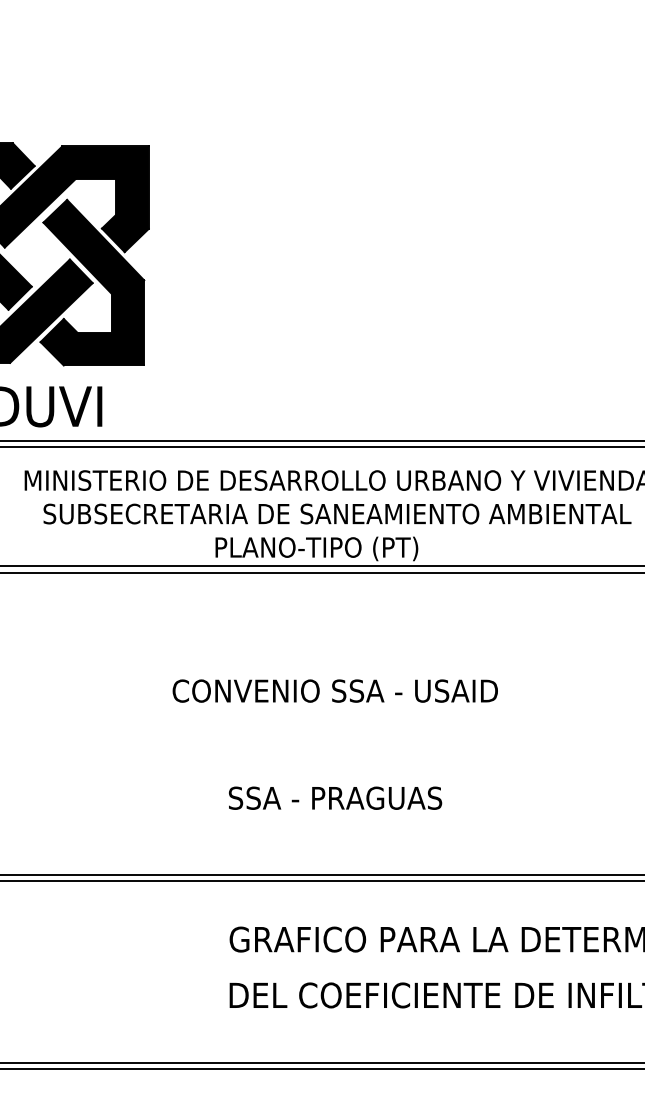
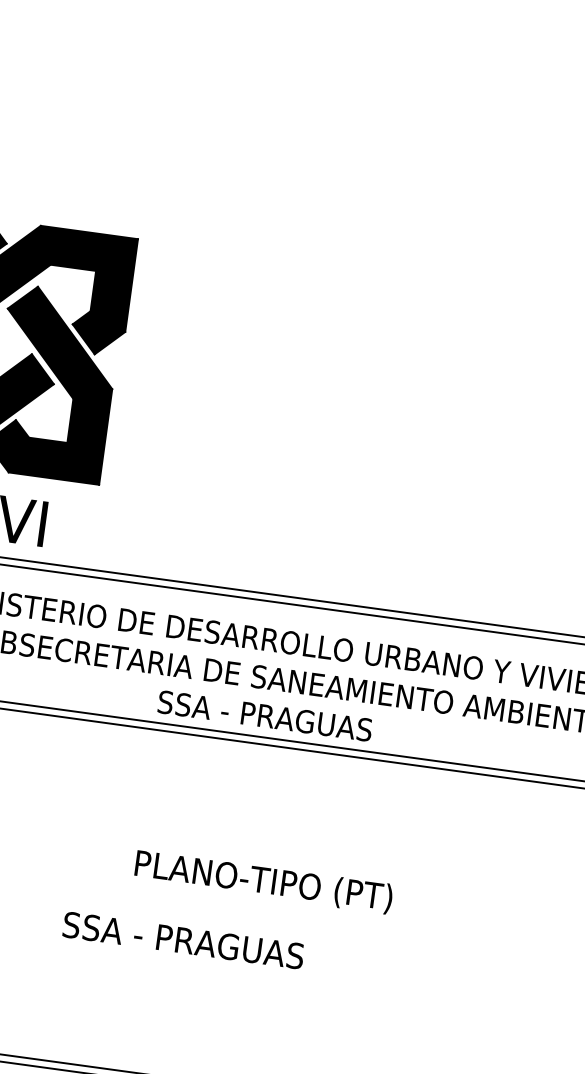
text: (316, 548) -> (264, 717), PLANO-TIPO (PT) -> SSA - PRAGUAS
text: (334, 692) -> (262, 881), CONVENIO SSA - USAID -> PLANO-TIPO (PT)
text: (335, 797) -> (183, 939), moved

